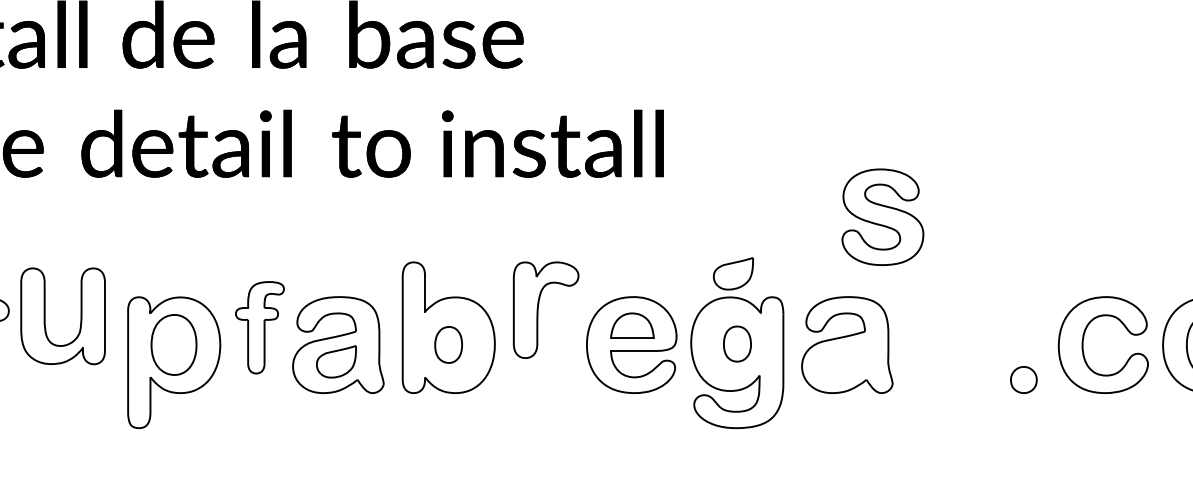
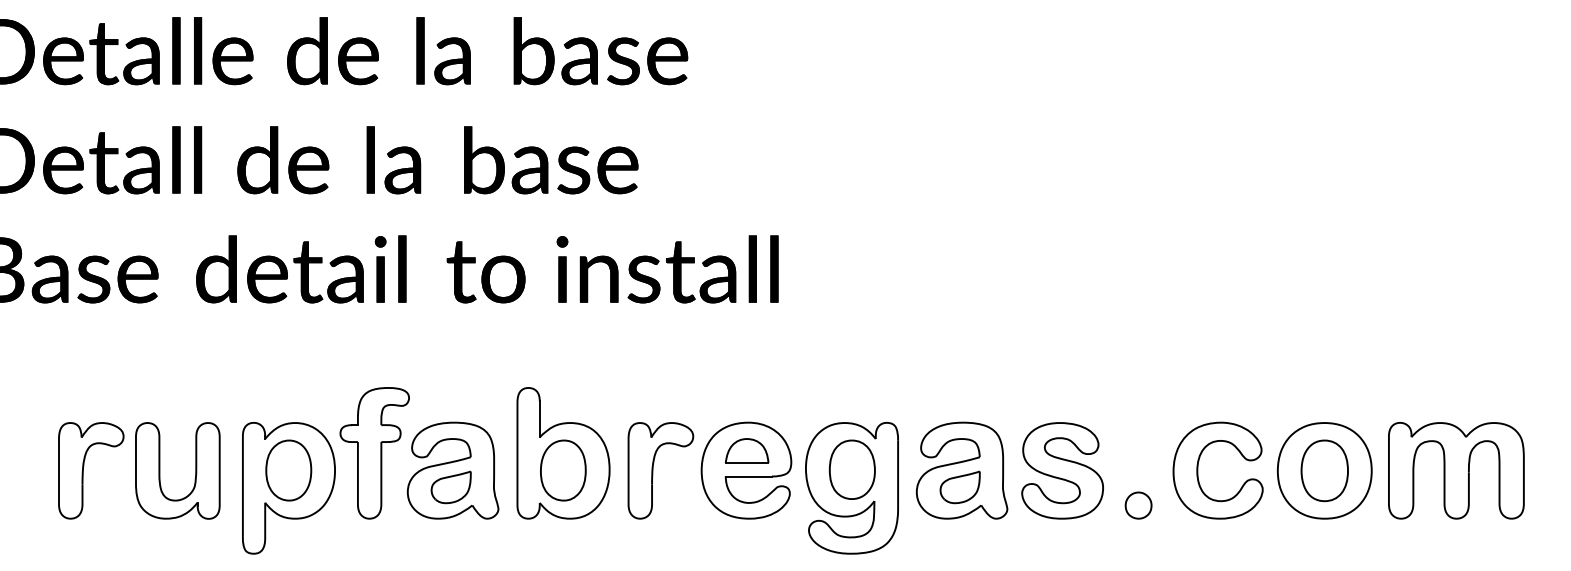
part: (882, 216) -> (1062, 470), moved
part: (732, 273) -> (959, 487), moved
part: (538, 309) -> (653, 470), moved
part: (45, 315) -> (160, 470), moved
part: (259, 327) -> (374, 453), size x1.43
part: (736, 343) -> (851, 469), size x1.67
part: (448, 344) -> (563, 470), size x1.67

